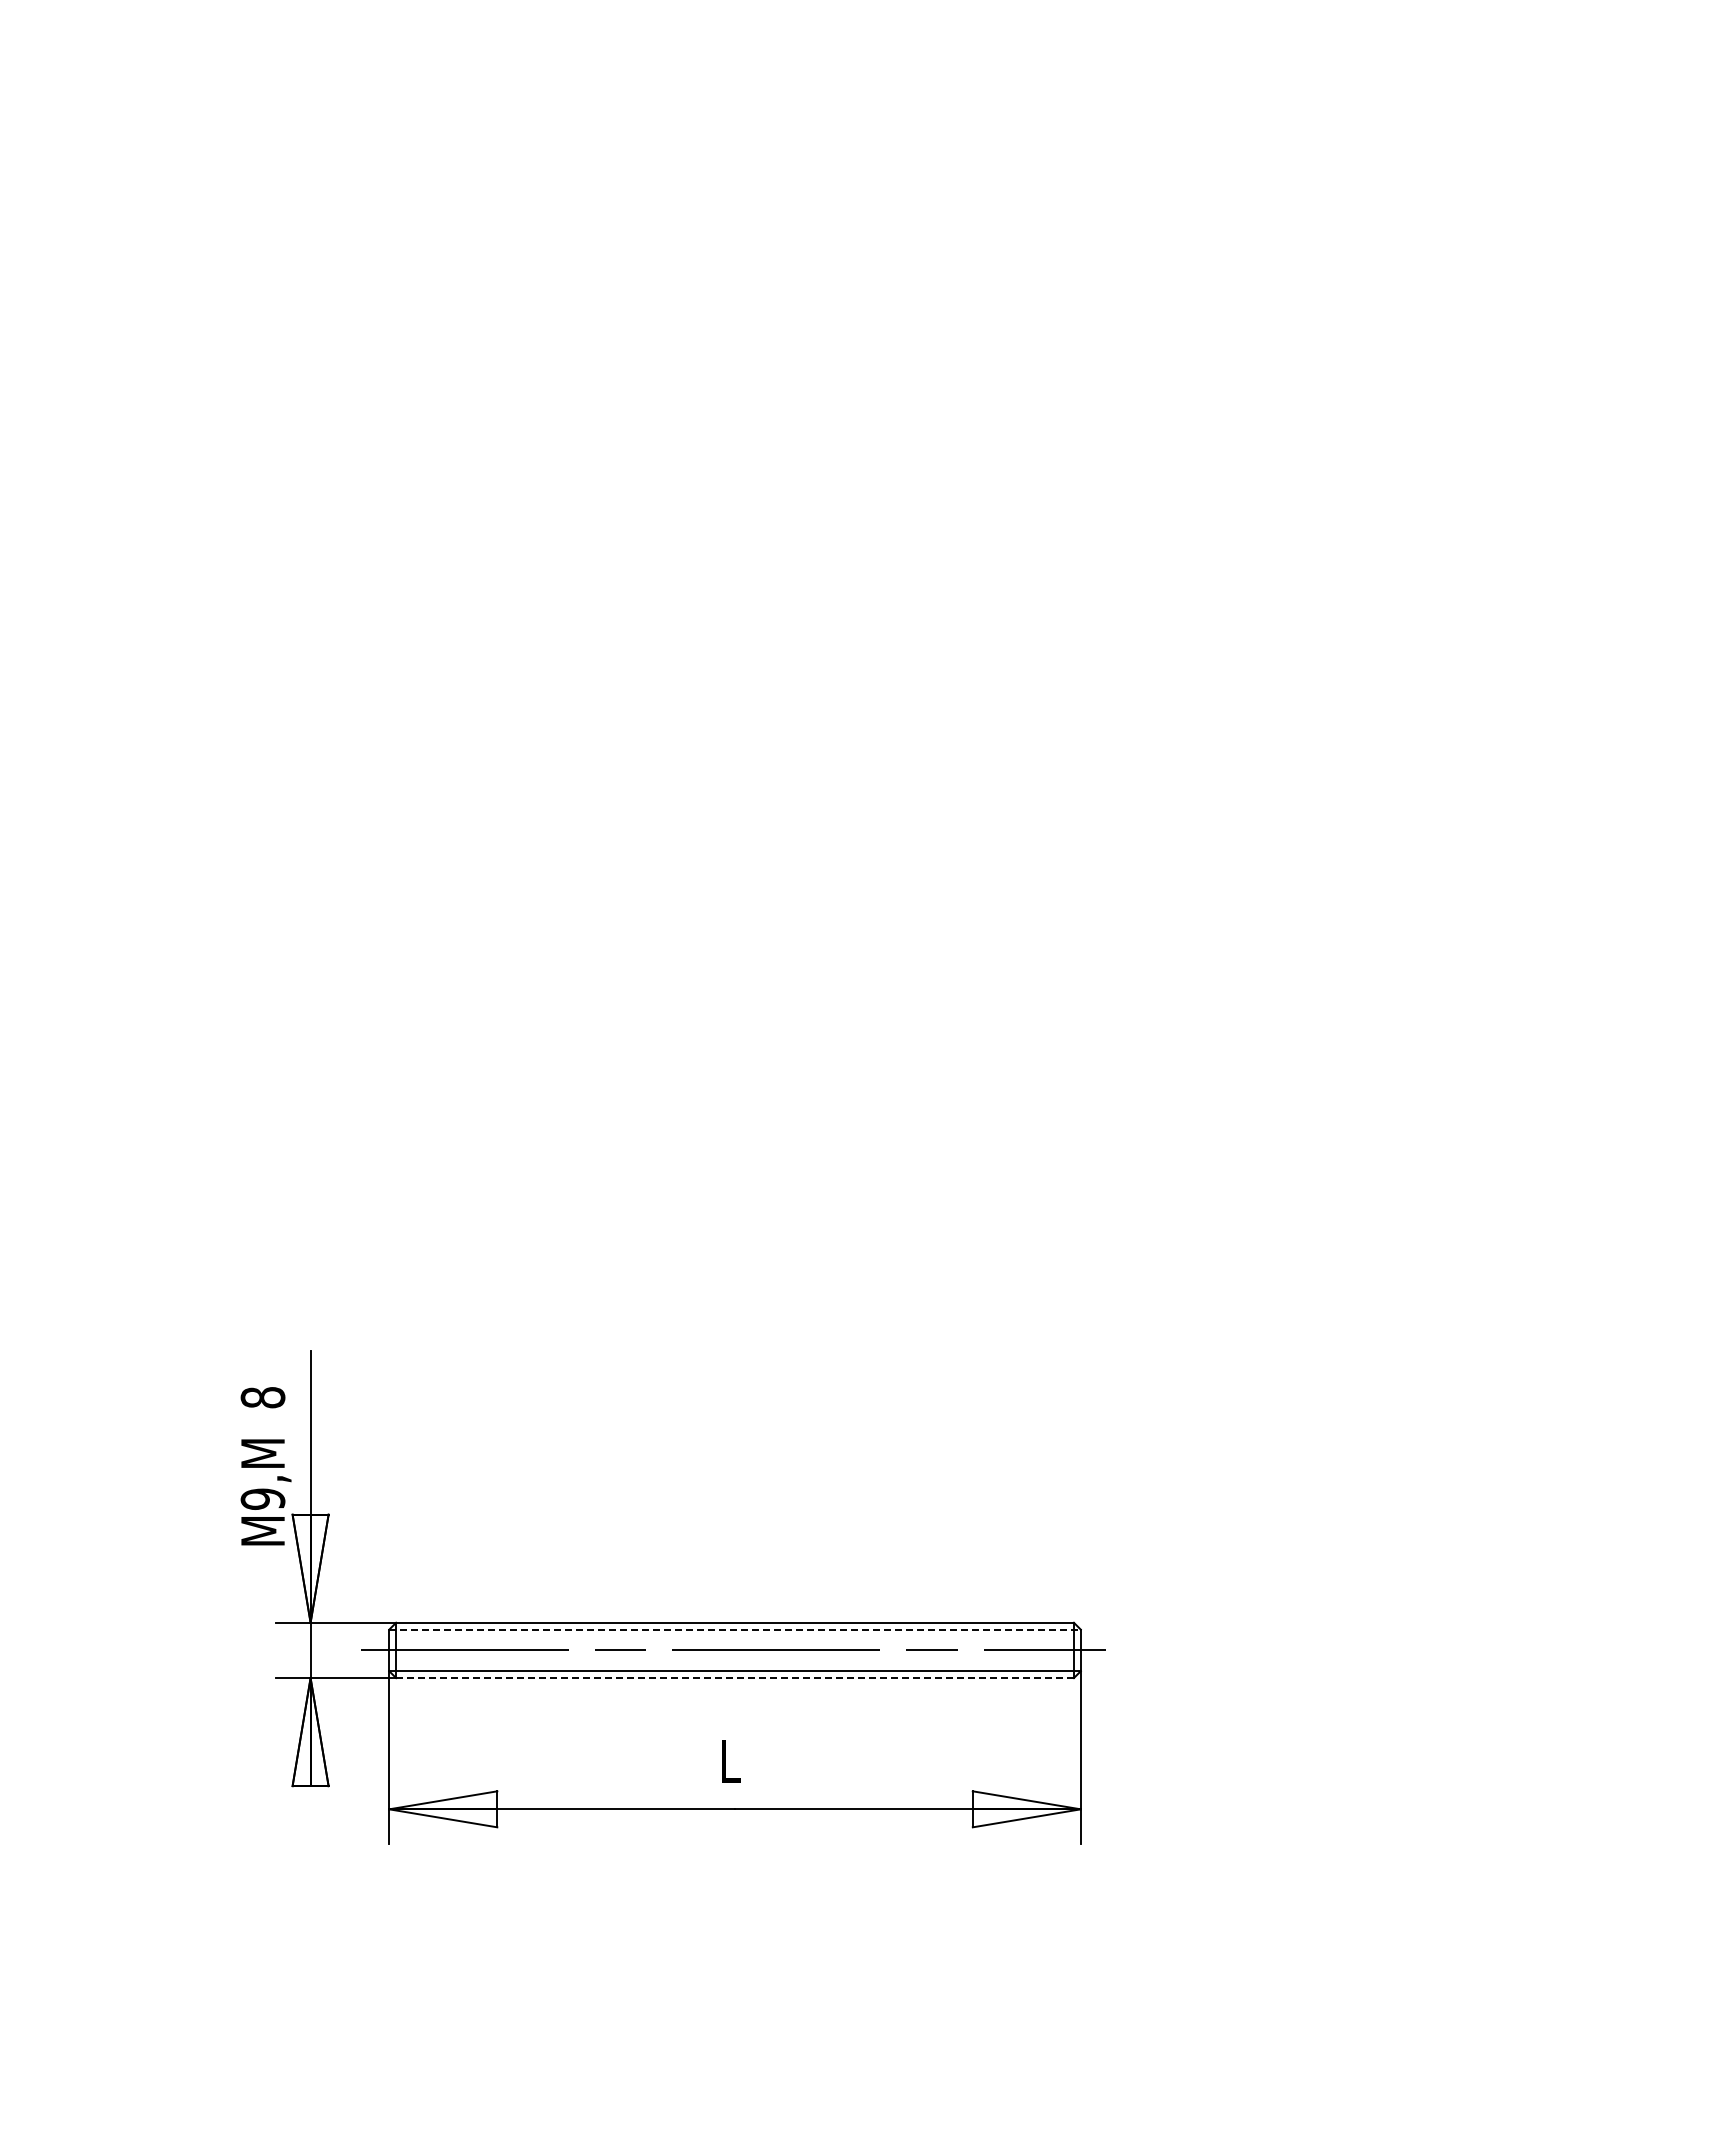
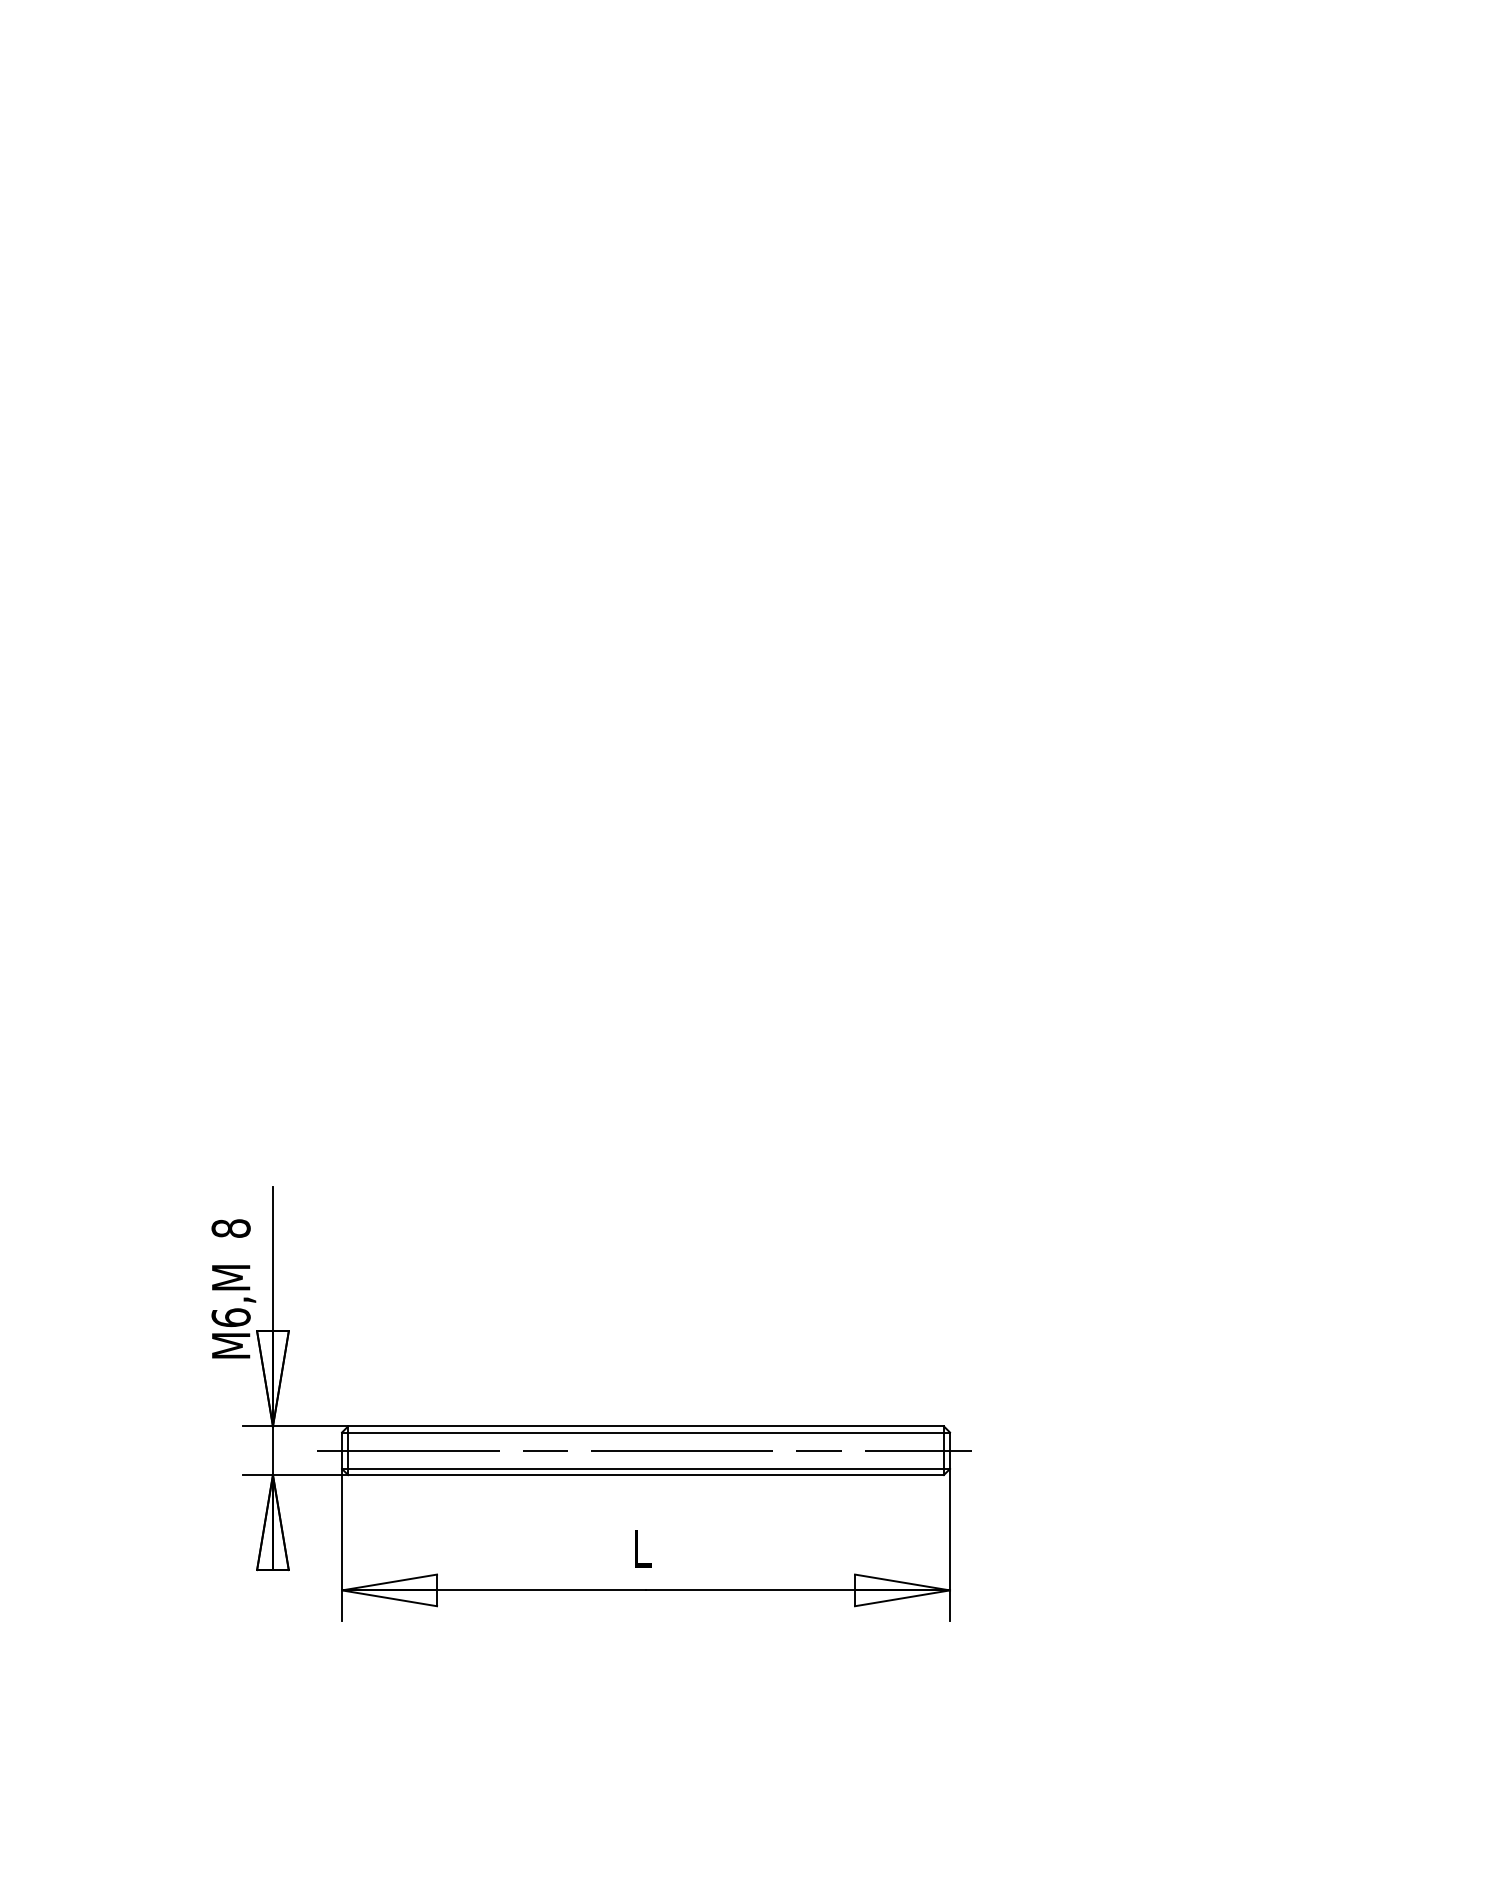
text: (262, 1498) -> (230, 1317), M9,M -> M6,M
line: (735, 1629) -> (646, 1432), dashed -> solid
line: (735, 1678) -> (646, 1475), dashed -> solid

